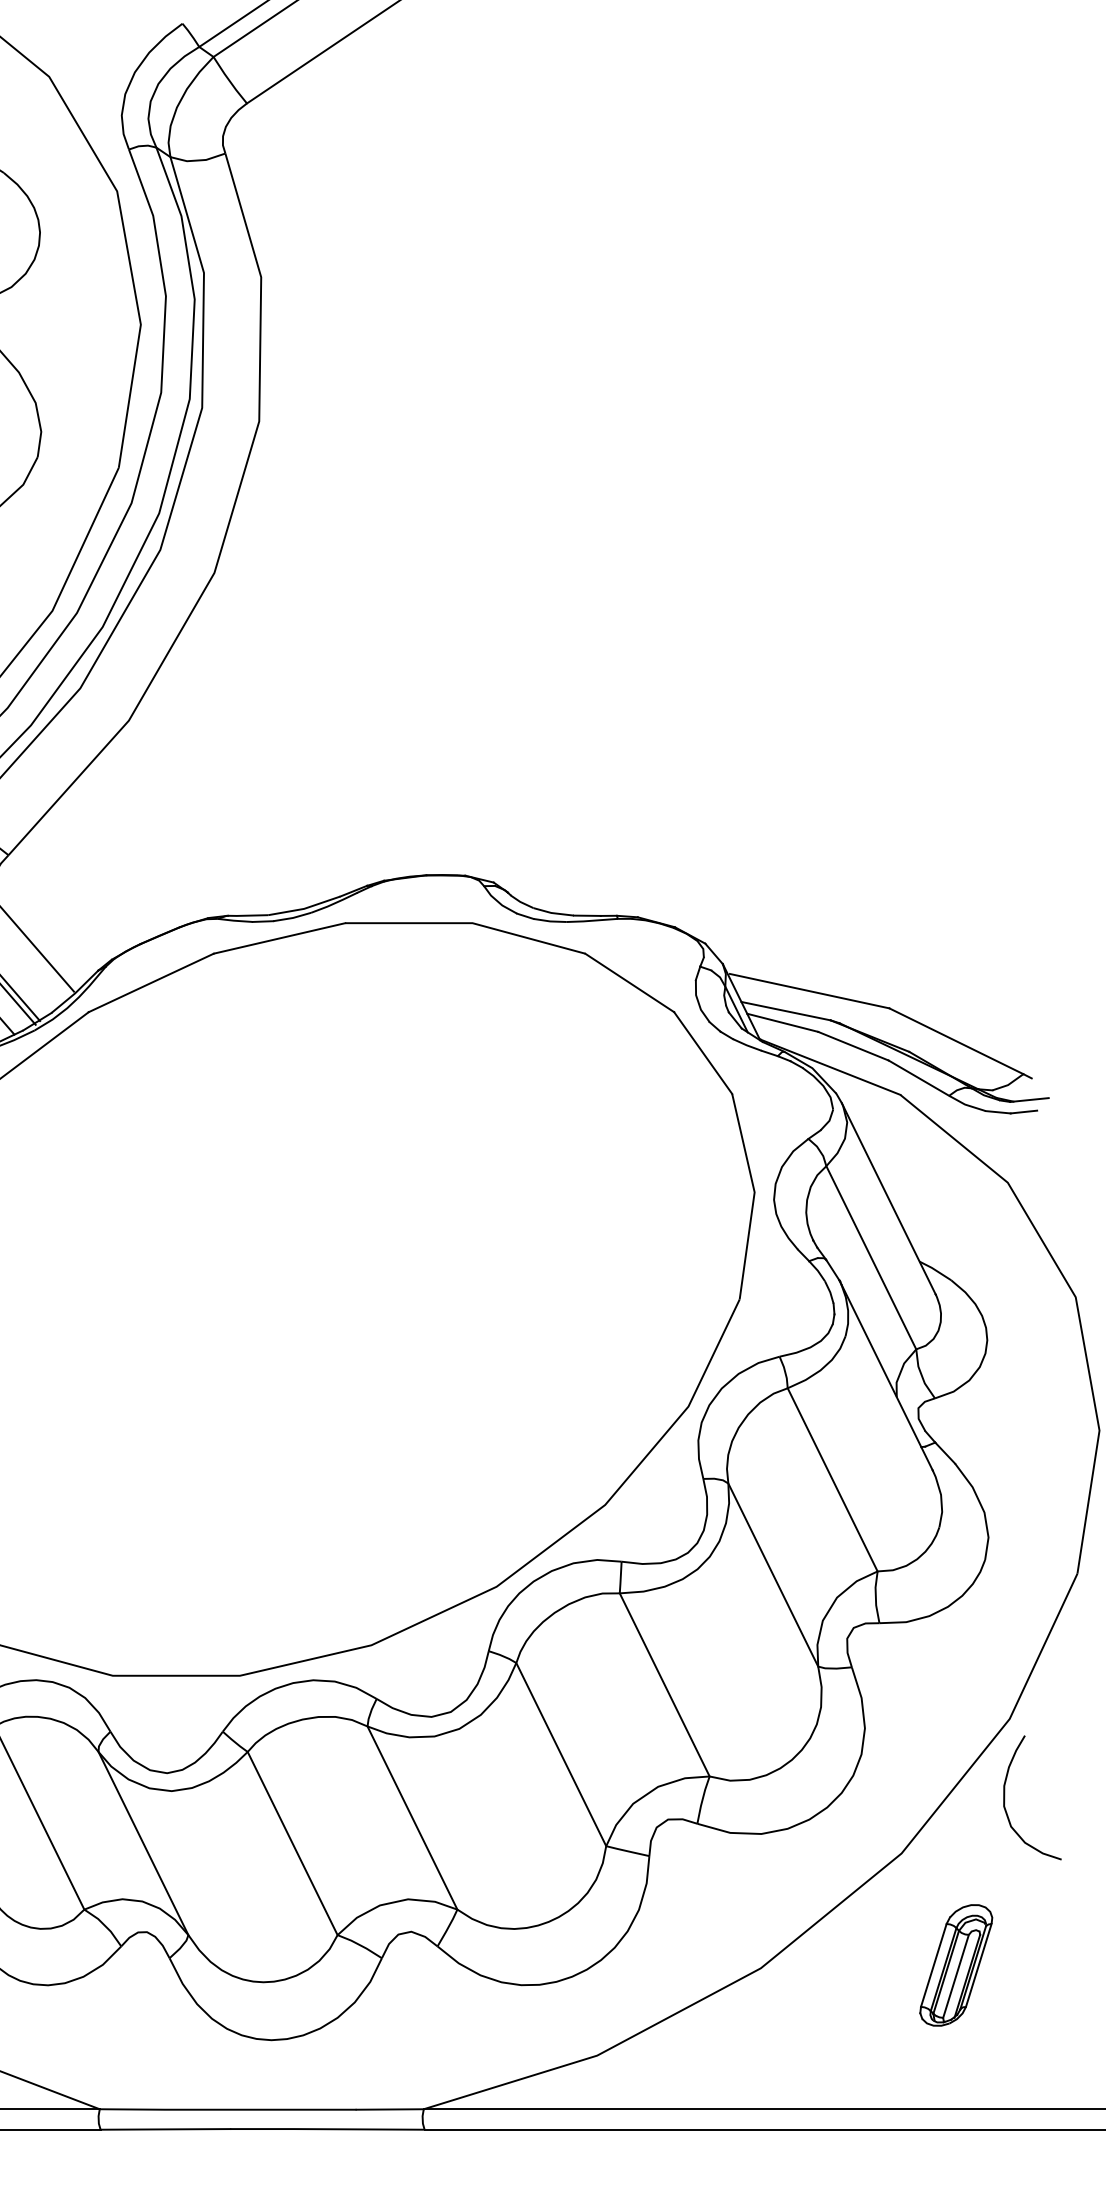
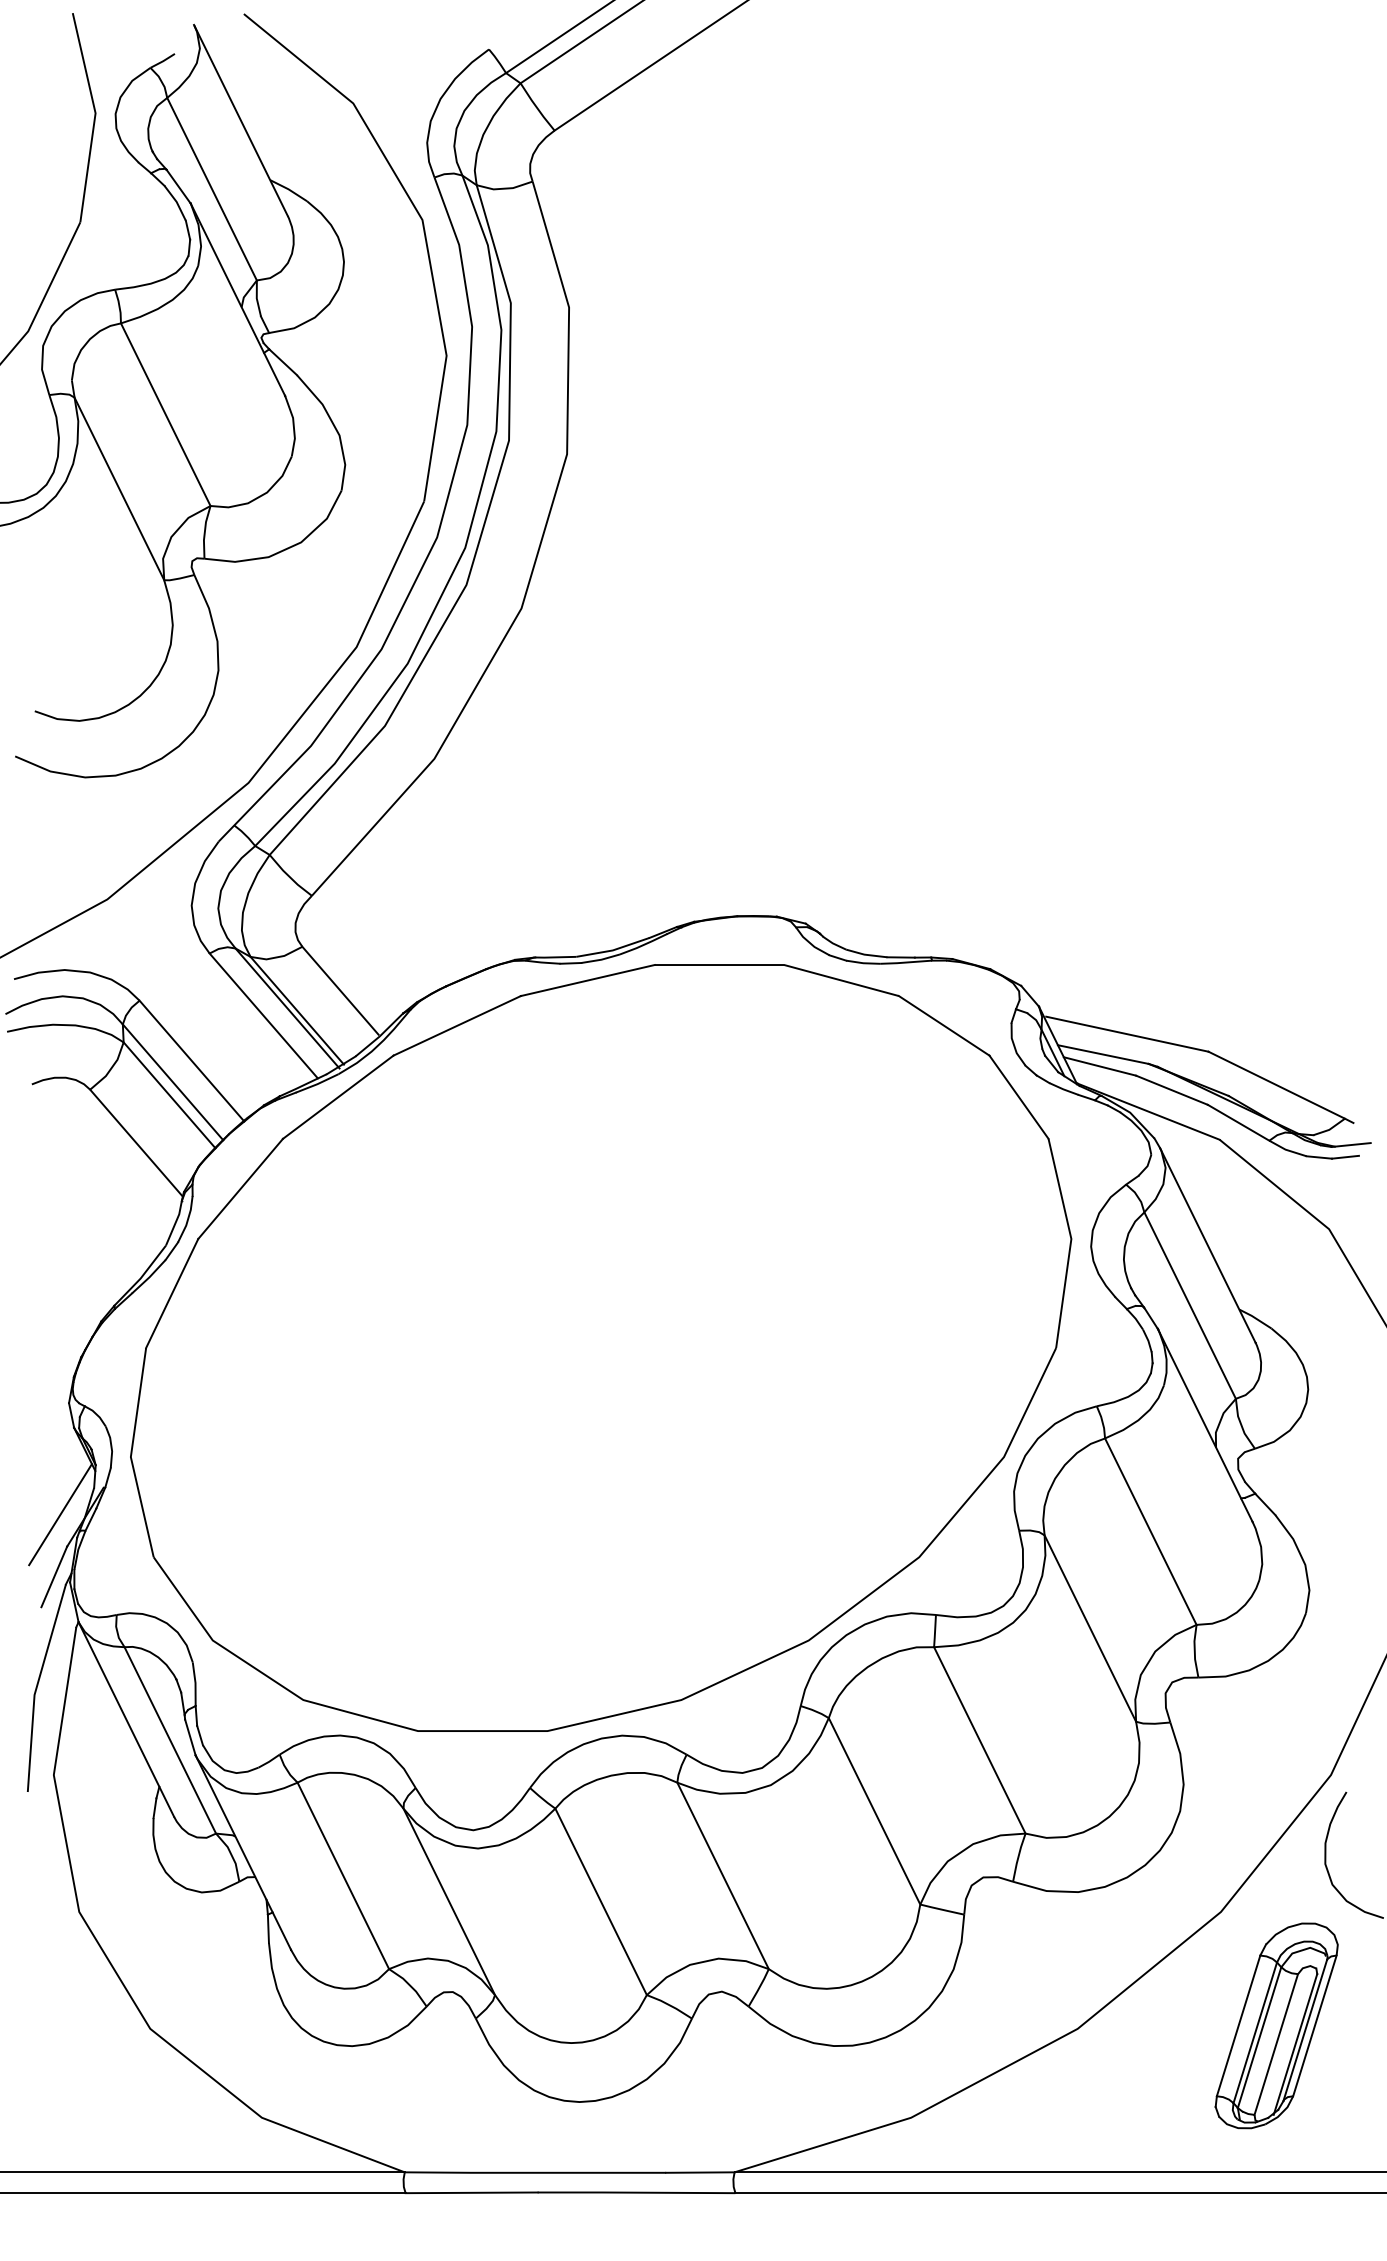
part: (956, 1965) -> (1276, 2025), size x1.67

